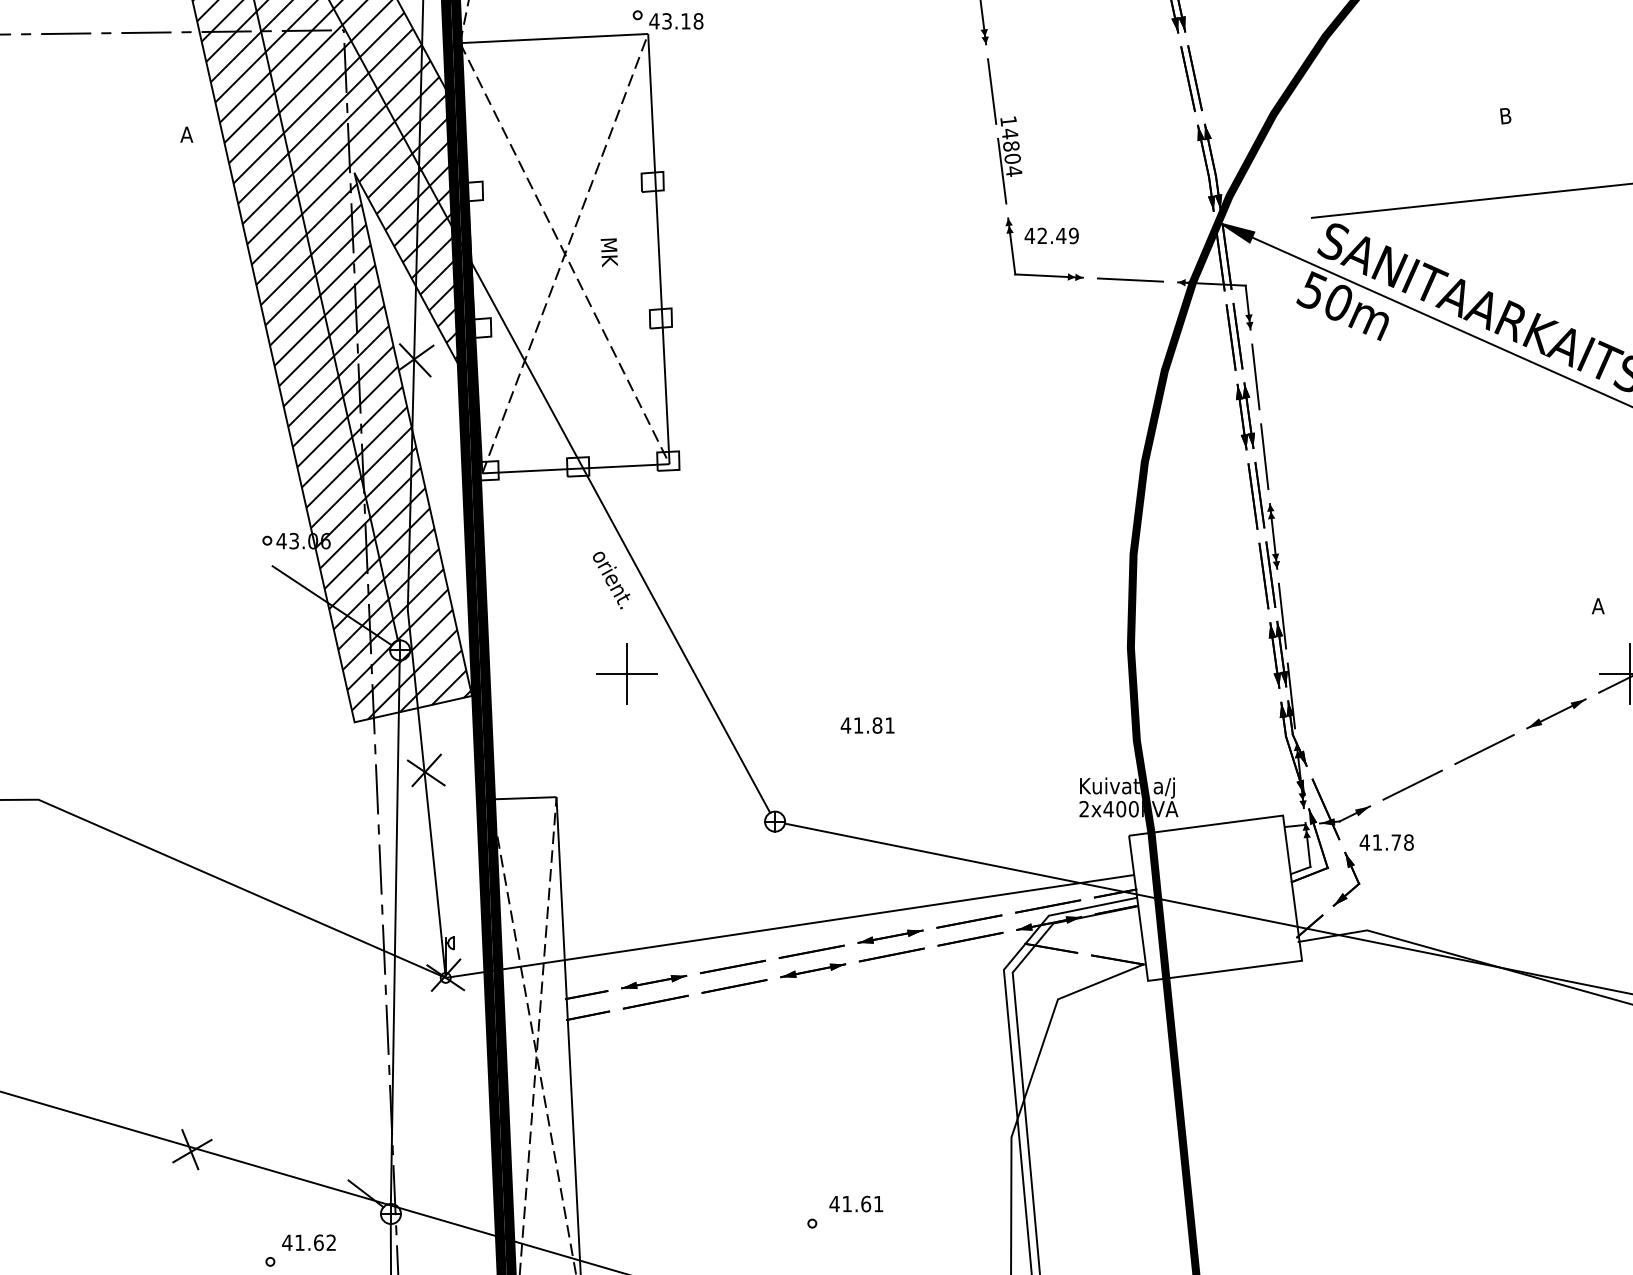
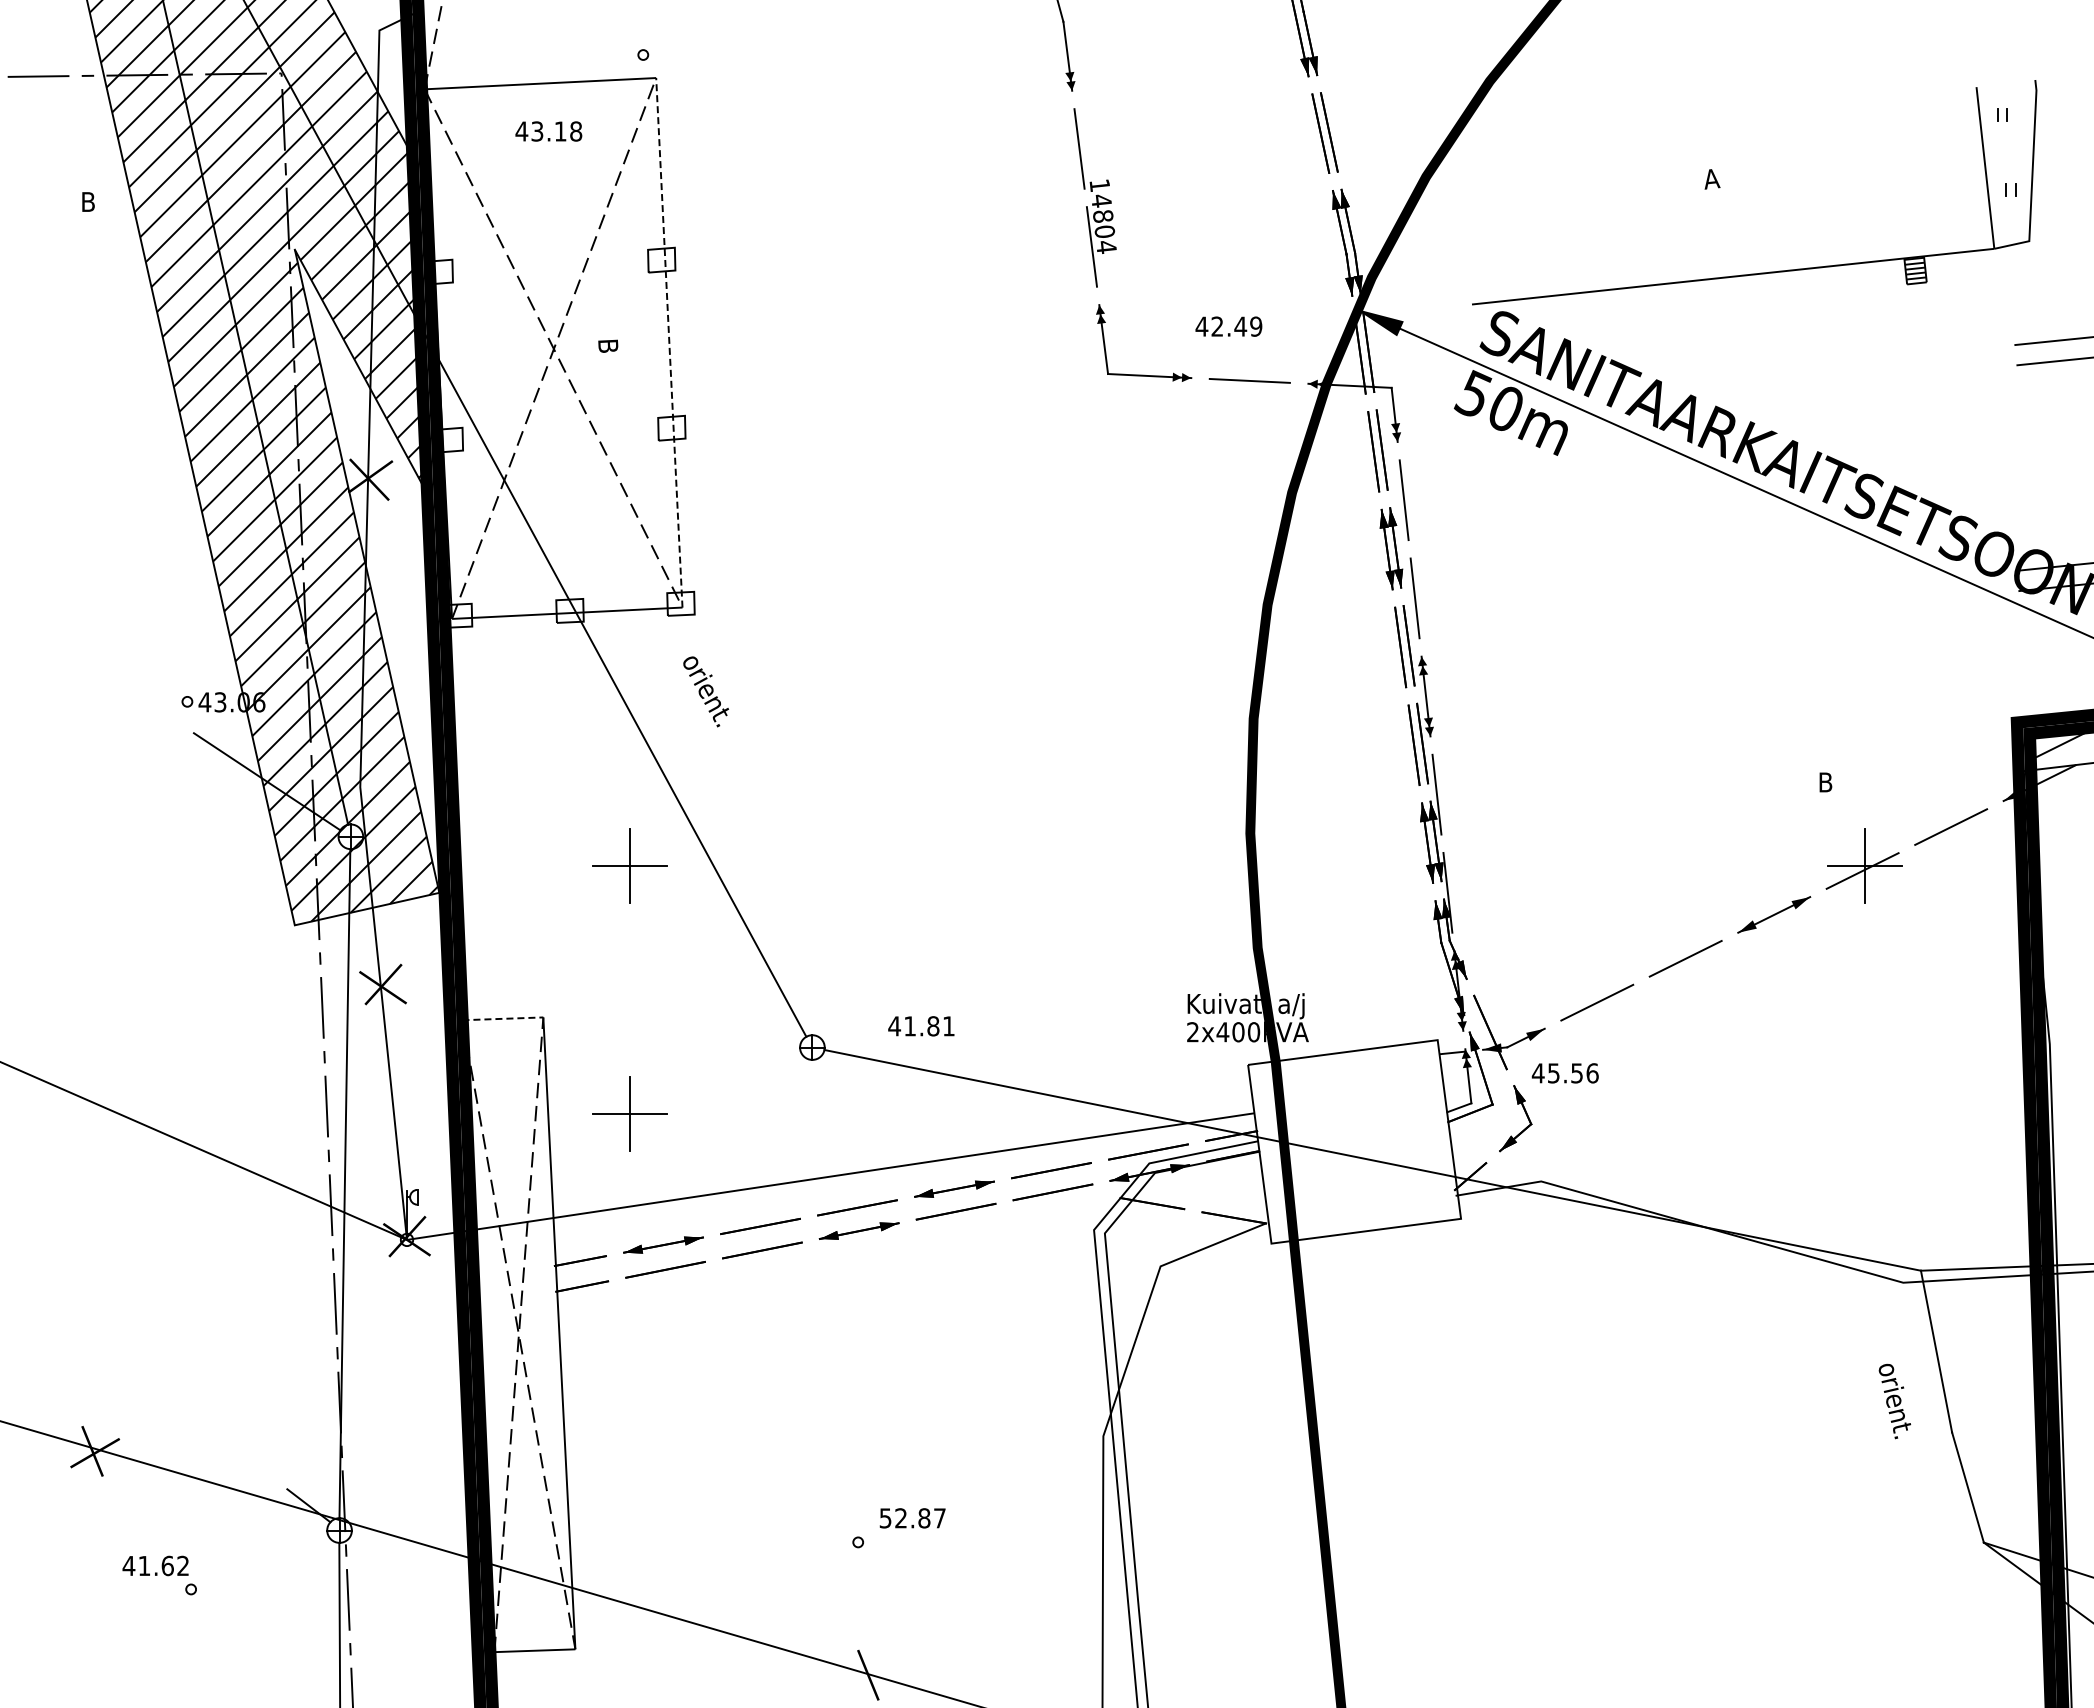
text: (676, 21) -> (548, 131), moved
text: (1506, 116) -> (1712, 179), B -> A
text: (187, 134) -> (88, 201), A -> B
text: (1051, 235) -> (1228, 326), moved
line: (659, 248) -> (669, 342), solid -> dashed
text: (608, 252) -> (607, 347), MK -> B
text: (611, 580) -> (705, 691), moved
text: (1598, 606) -> (1825, 782), A -> B
text: (867, 725) -> (921, 1026), moved
line: (524, 798) -> (503, 1018), solid -> dashed
text: (1393, 842) -> (1573, 1073), 41.78 -> 45.56
part: (626, 875) -> (629, 1113), added
text: (856, 1204) -> (912, 1518), 41.61 -> 52.87
text: (308, 1242) -> (155, 1565), moved

